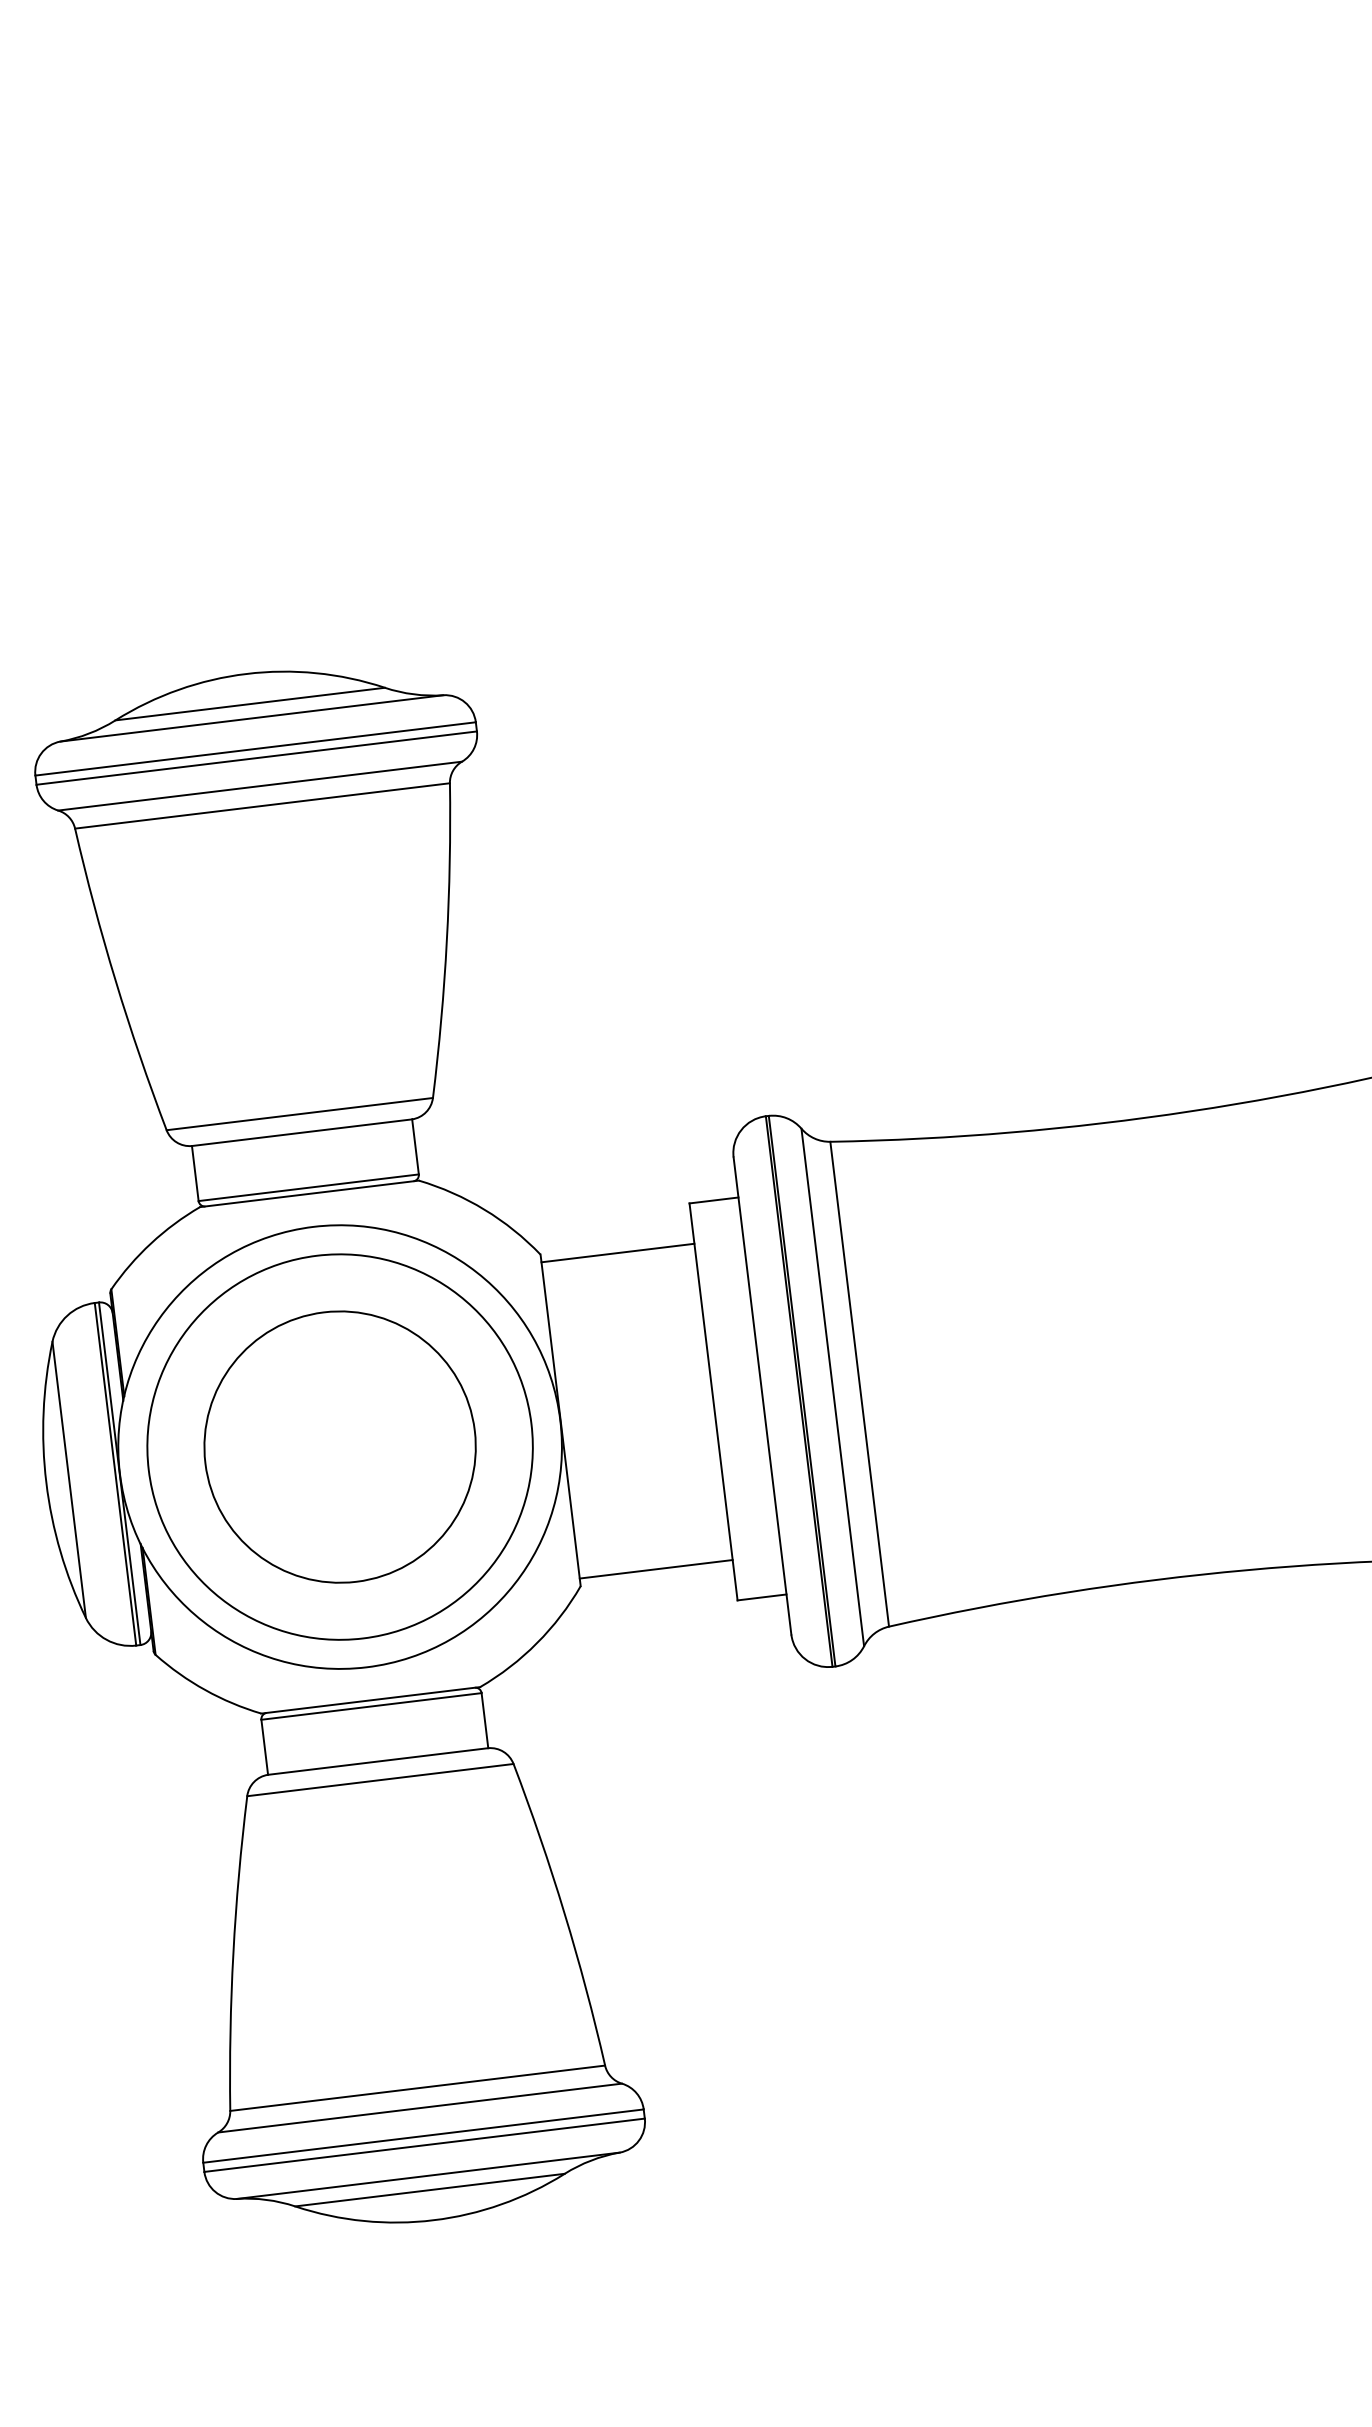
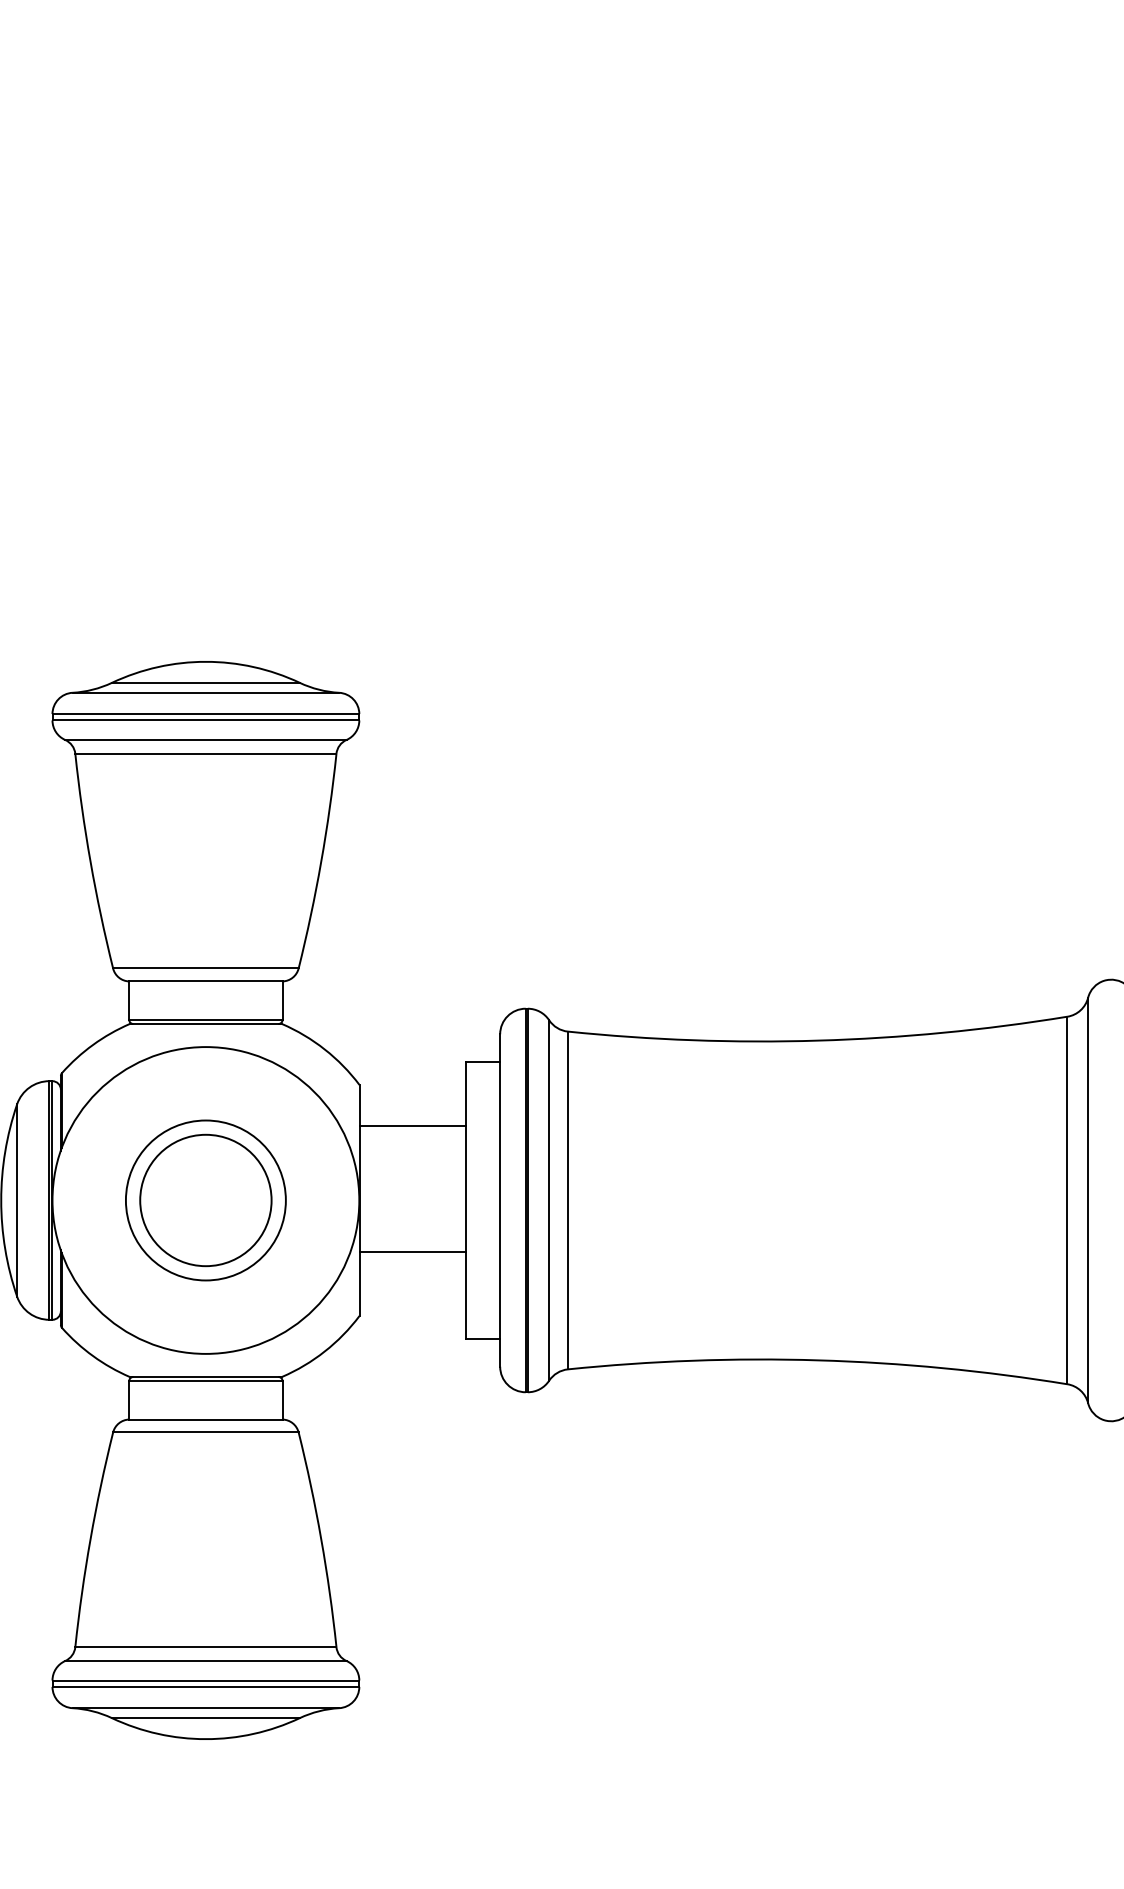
line: (617, 1253) -> (412, 1126), moved
circle: (339, 1447) -> (205, 1200), size x0.6
circle: (339, 1447) -> (205, 1200), size x0.7
line: (655, 1569) -> (412, 1251), moved

